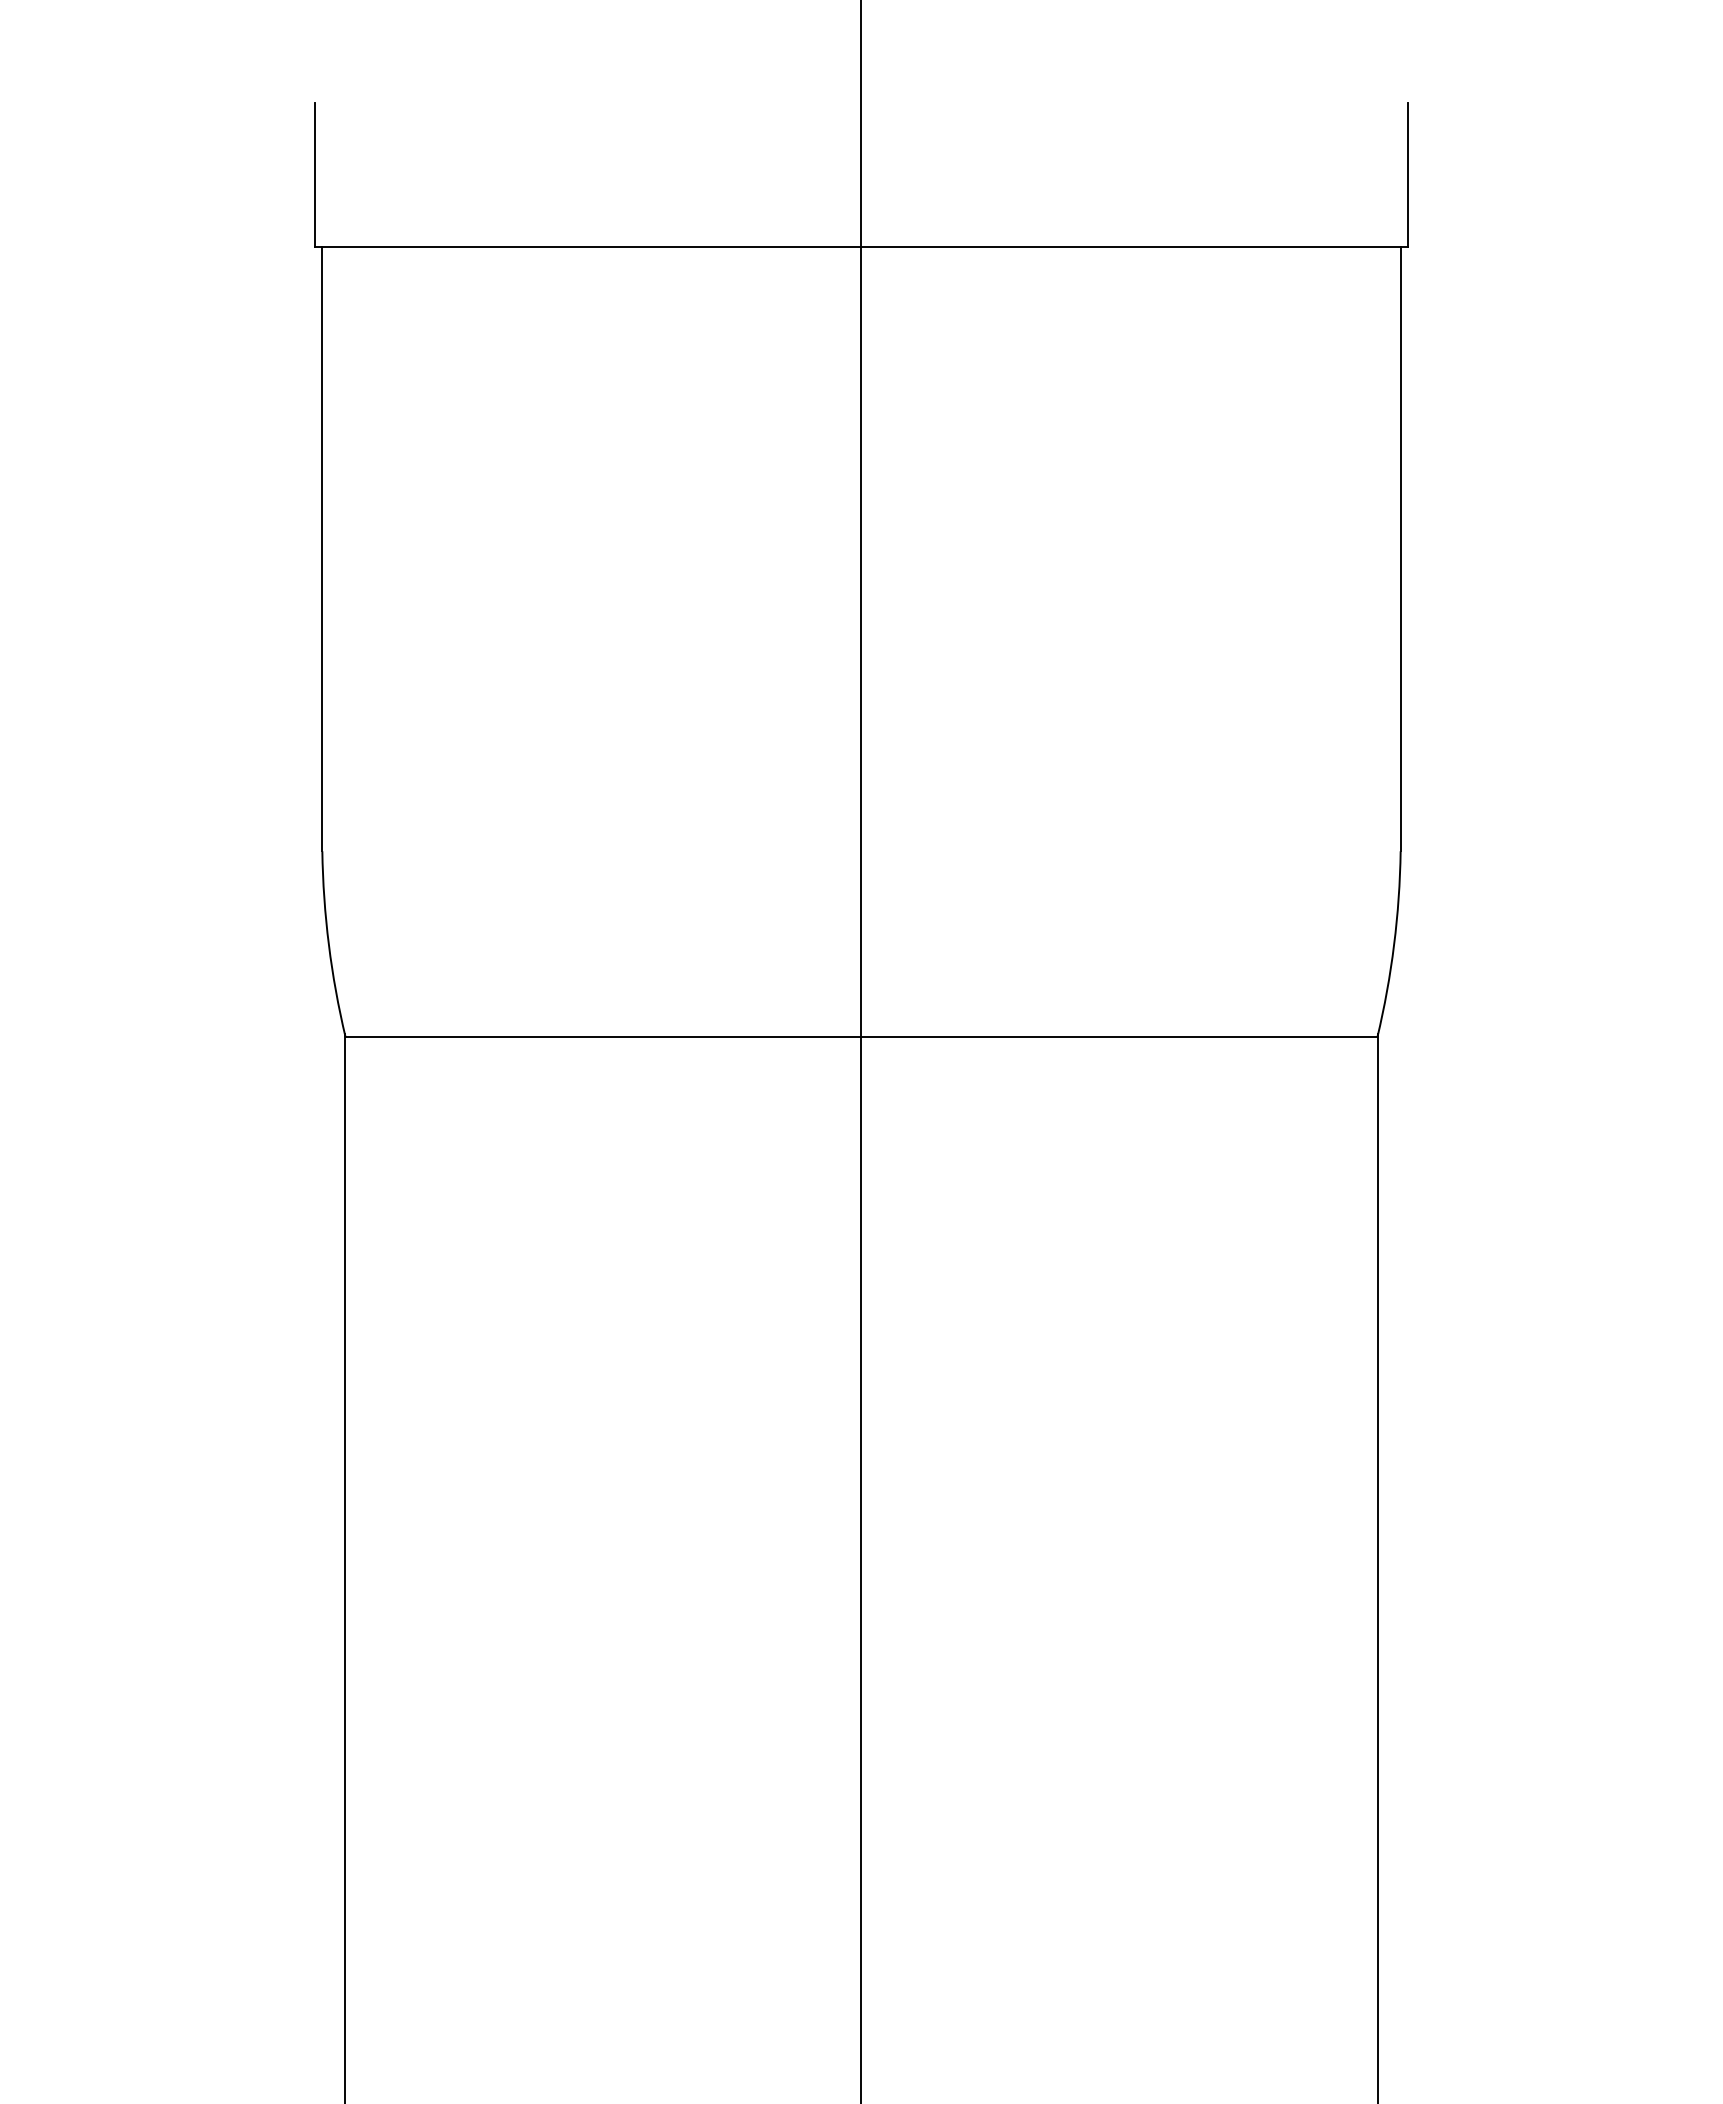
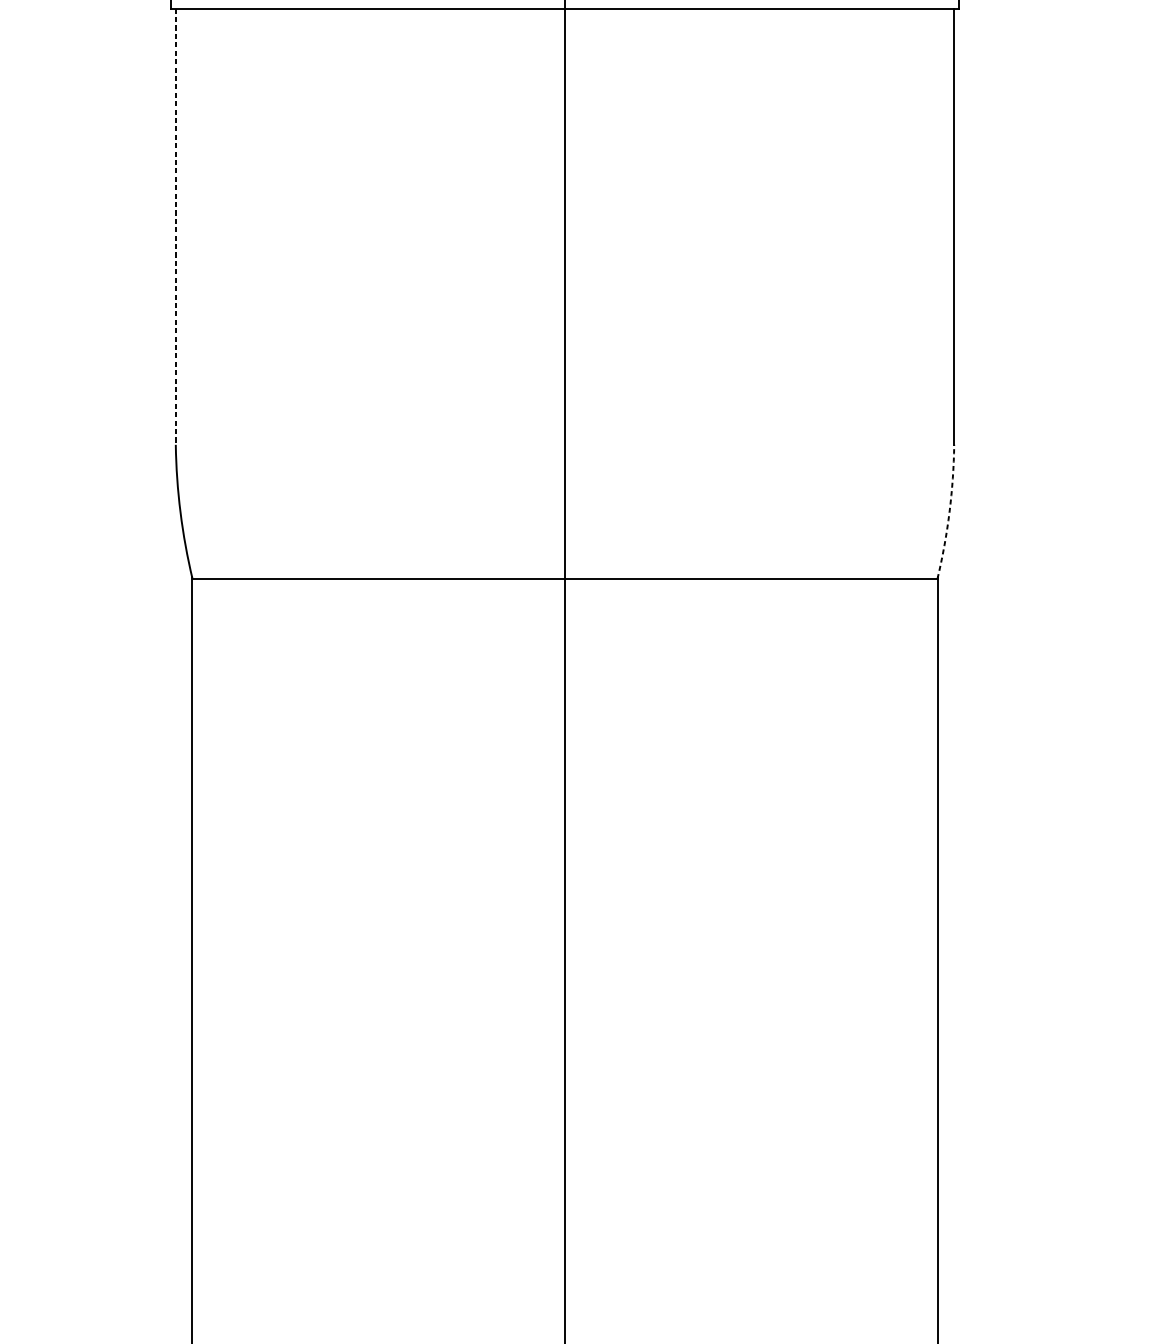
line: (322, 549) -> (175, 226), solid -> dashed
arc: (1394, 944) -> (949, 512), solid -> dashed

